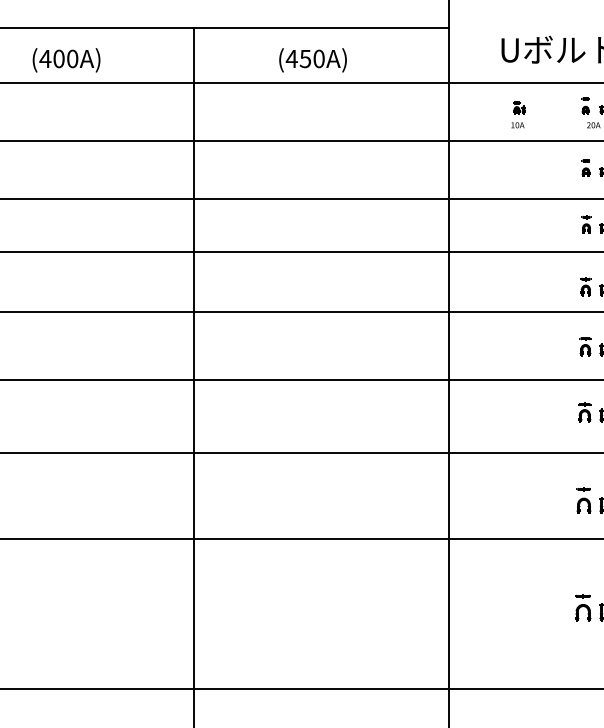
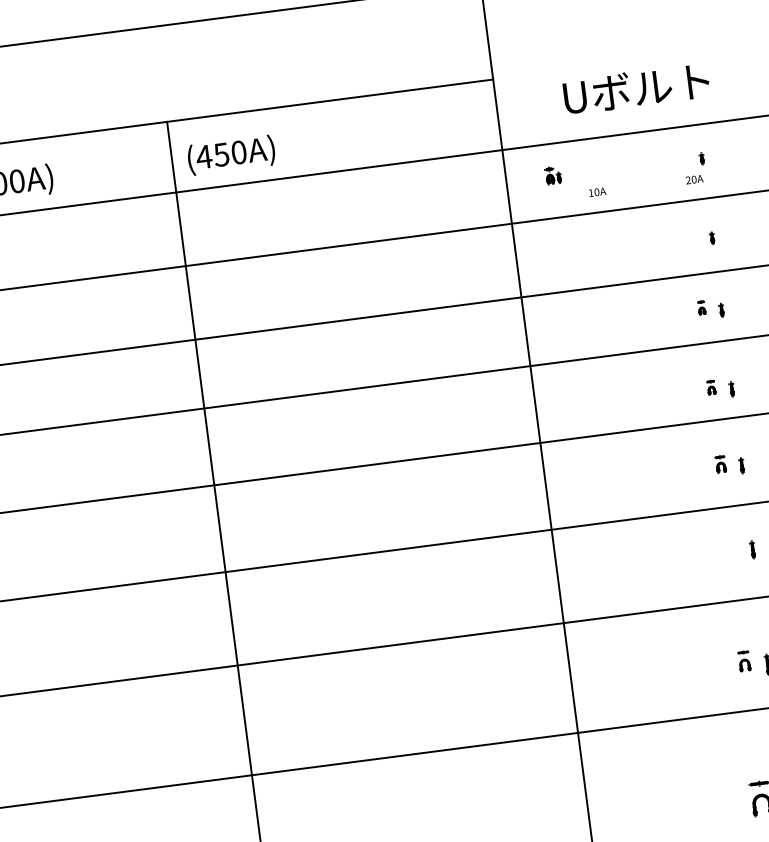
text: (312, 60) -> (230, 155), moved
part: (585, 105) -> (680, 155), removed
part: (519, 107) -> (553, 174), moved
part: (585, 167) -> (691, 234), removed
part: (586, 224) -> (701, 307), size x0.6
part: (585, 286) -> (710, 387), size x0.6
part: (585, 346) -> (720, 463), size x0.7
part: (584, 412) -> (730, 548), removed
part: (583, 500) -> (743, 661), size x0.6

